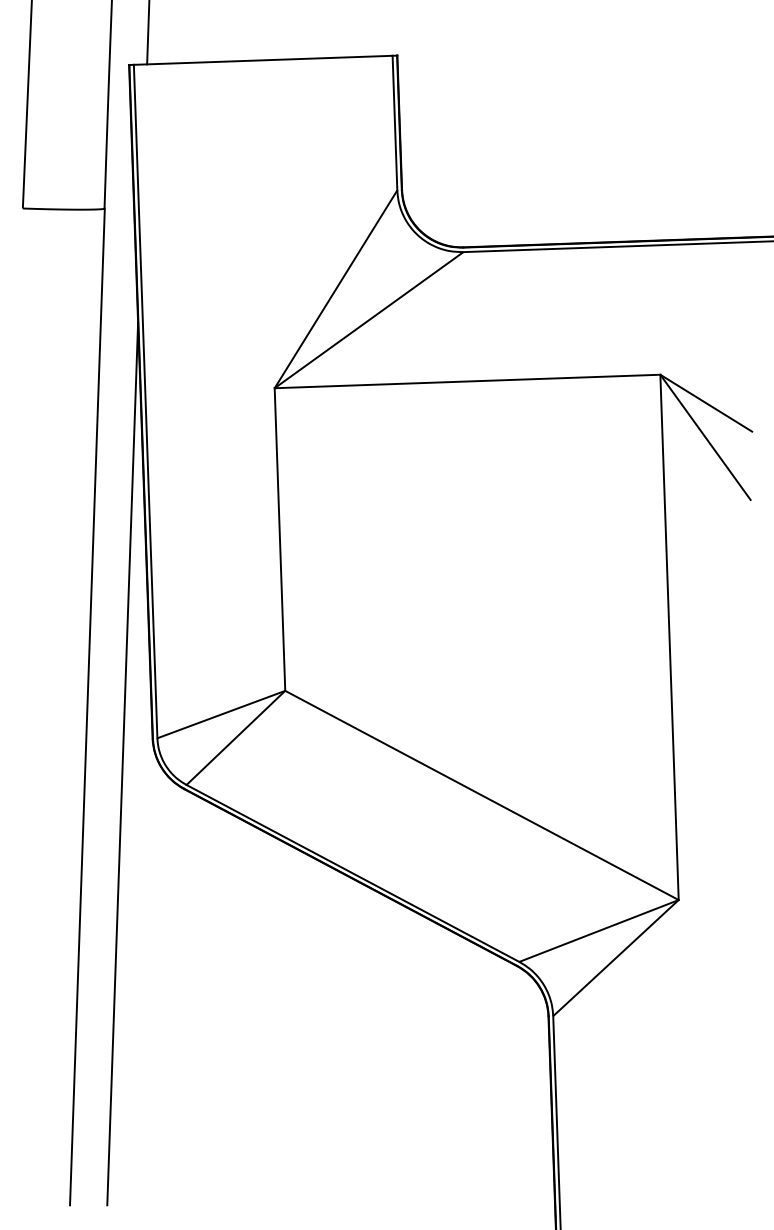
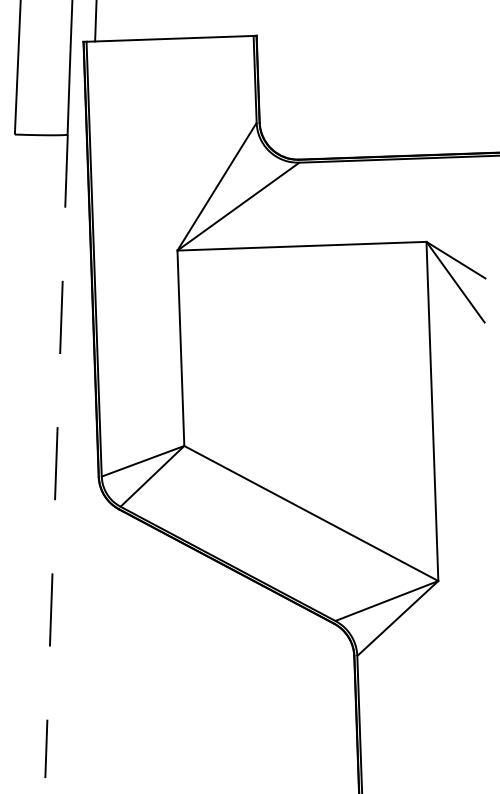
line: (87, 707) -> (56, 456), solid -> dashed
line: (122, 764) -> (79, 493), removed

